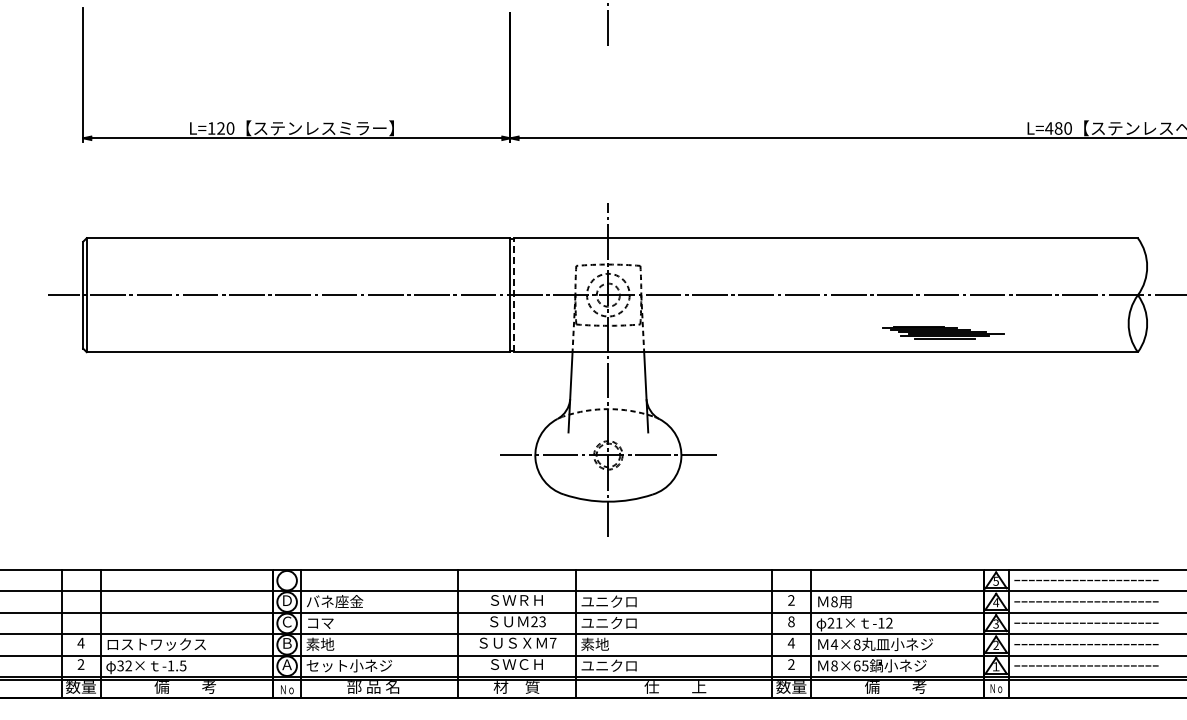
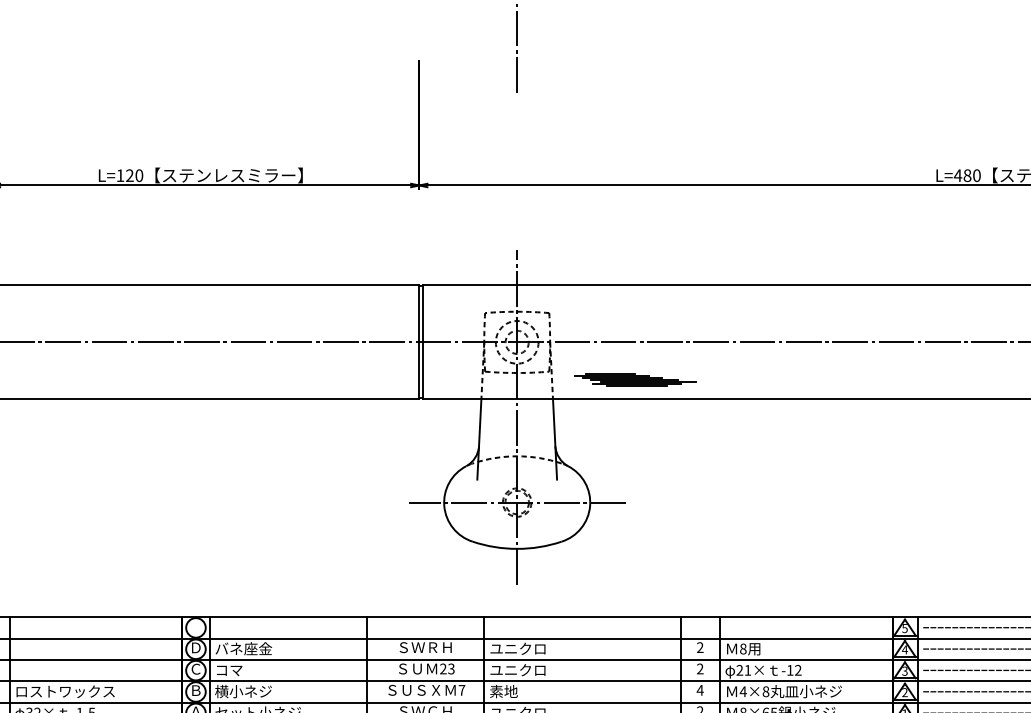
line: (514, 295) -> (423, 342), dashed -> solid
part: (943, 332) -> (635, 379), moved
text: (791, 621) -> (700, 668), 8 -> 2
text: (334, 644) -> (243, 691), 素地 -> 横小ネジ

